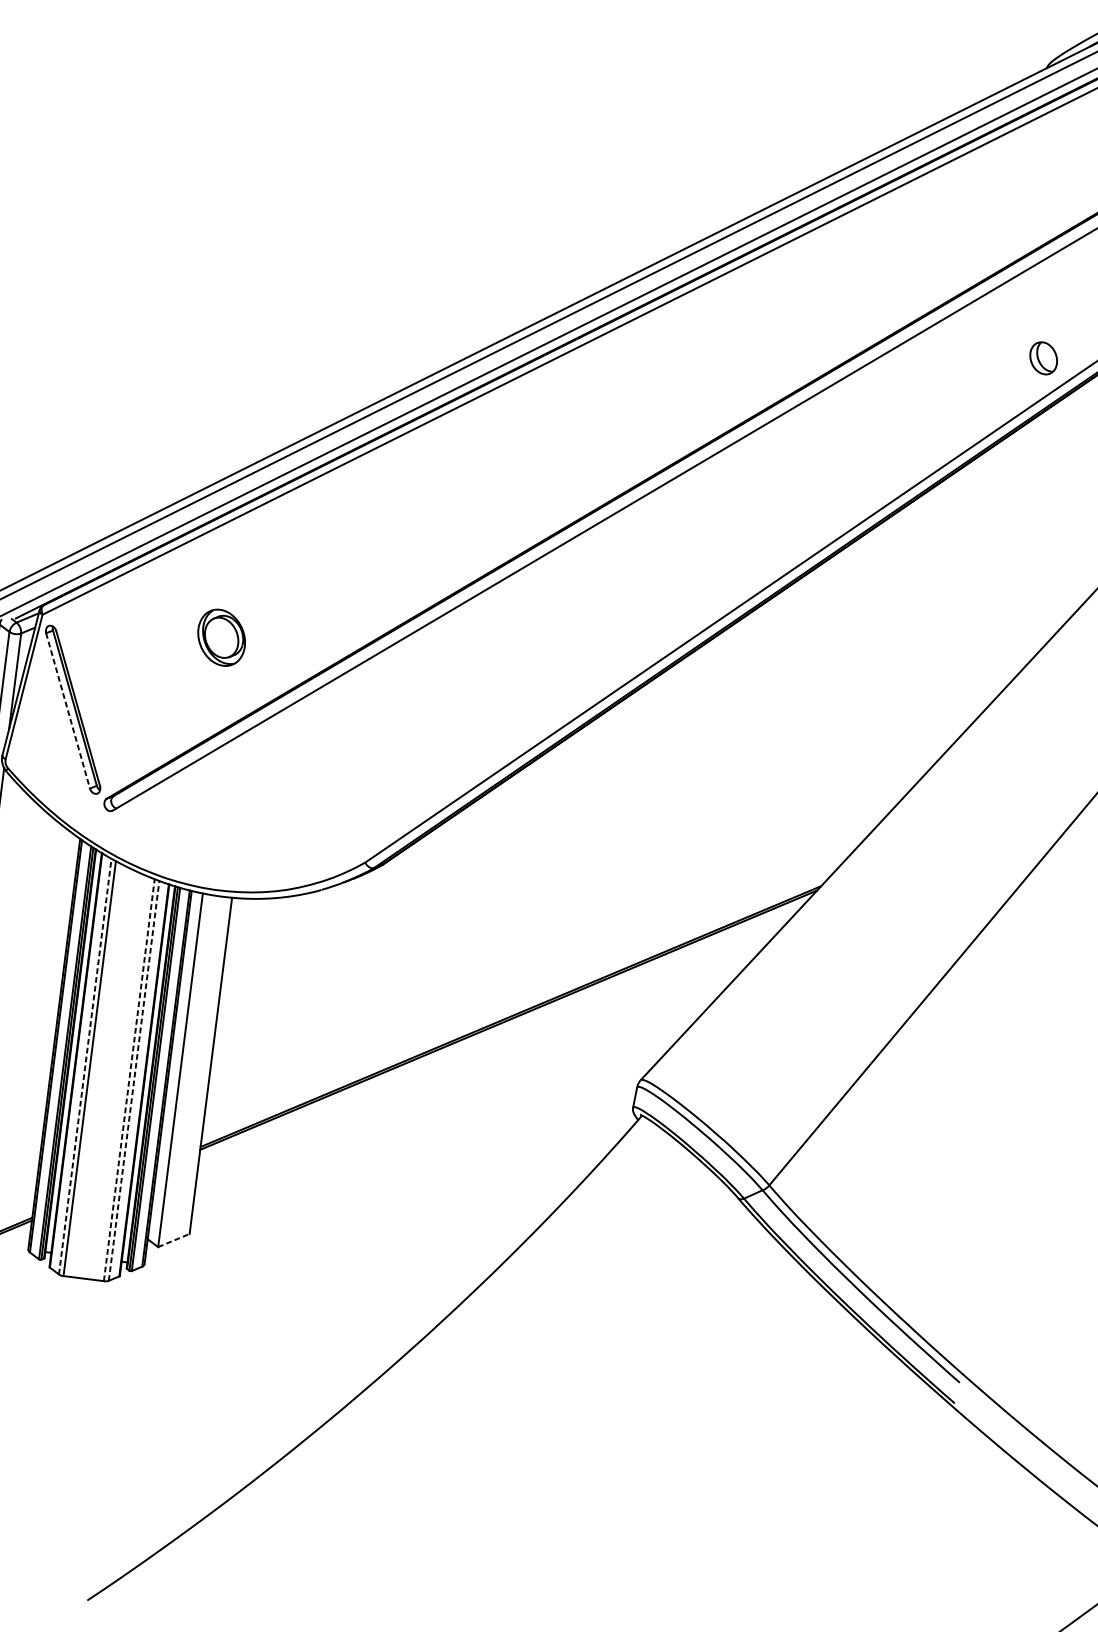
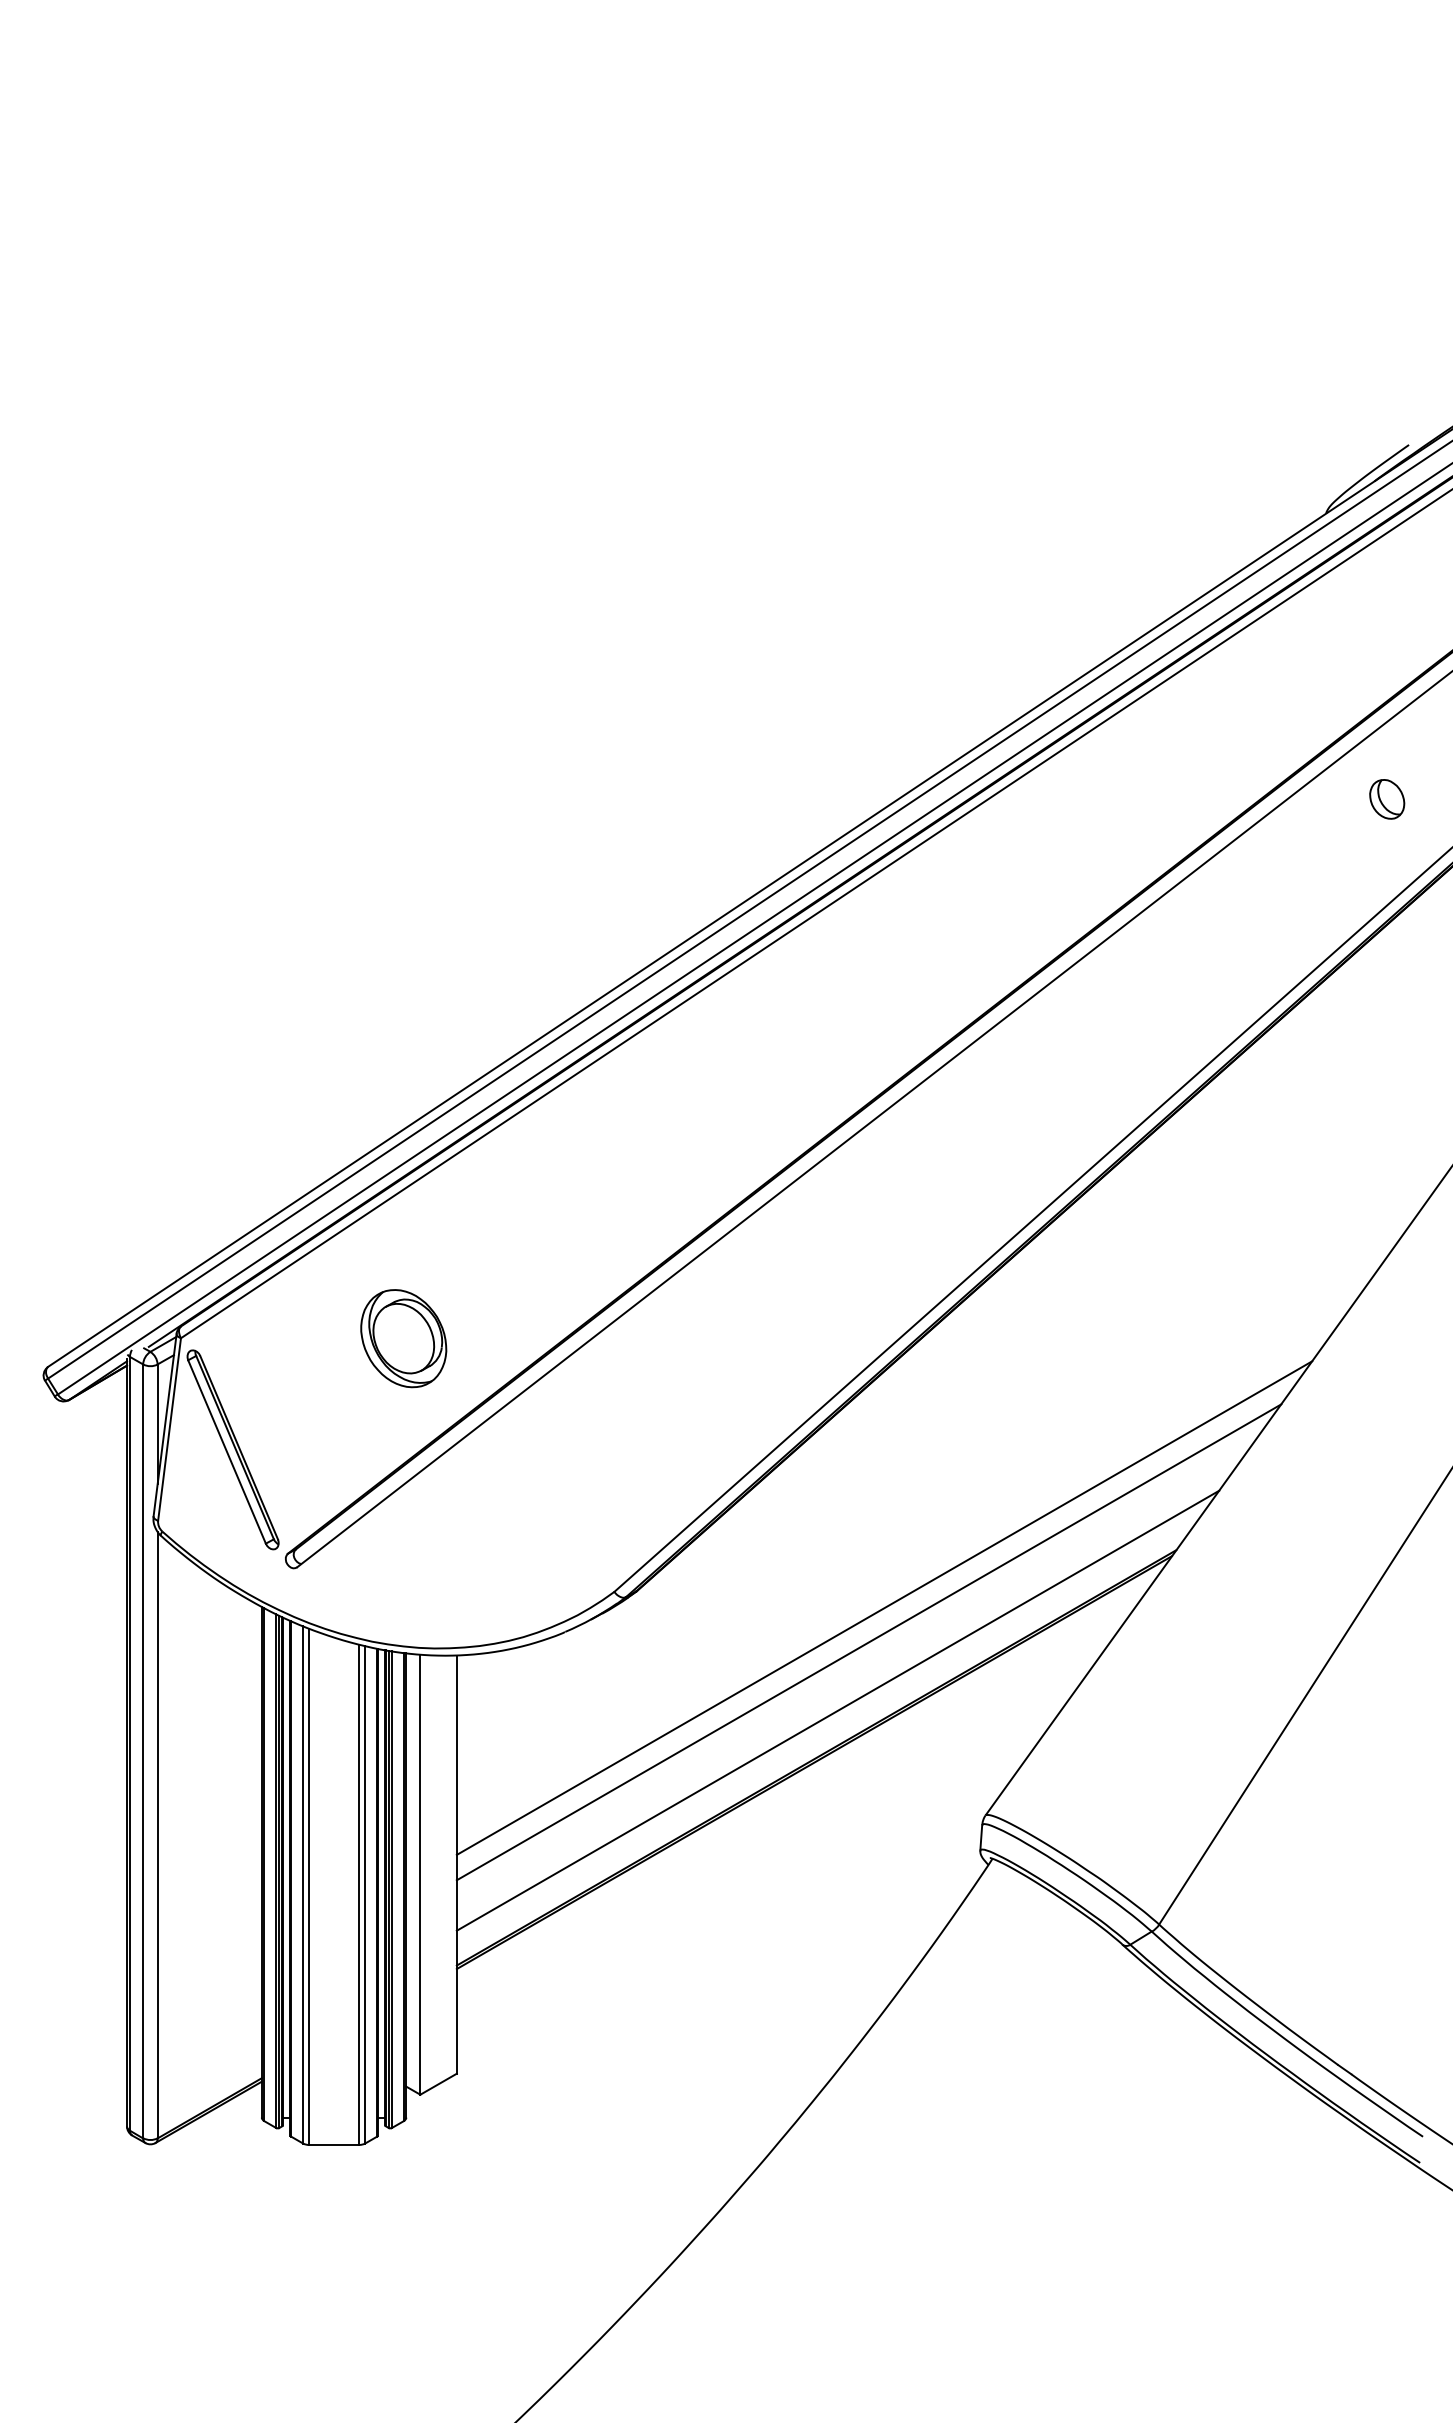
part: (1043, 358) -> (1387, 799), moved
part: (221, 637) -> (403, 1338), size x1.43
line: (68, 710) -> (227, 1451), dashed -> solid
line: (580, 902) -> (884, 1607), added
line: (564, 929) -> (868, 1642), added
line: (532, 980) -> (837, 1710), added
line: (85, 1066) -> (303, 1884), dashed -> solid
line: (129, 1080) -> (359, 1894), dashed -> solid
line: (134, 1080) -> (365, 1894), dashed -> solid
line: (174, 1240) -> (439, 2083), dashed -> solid

